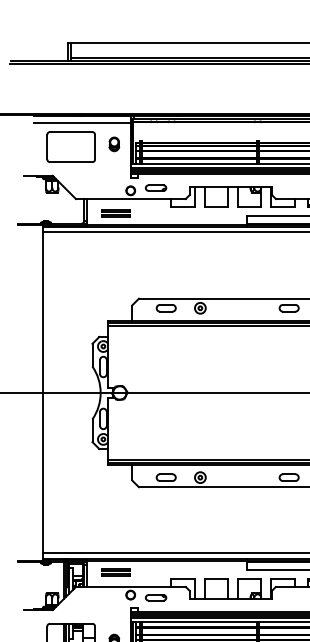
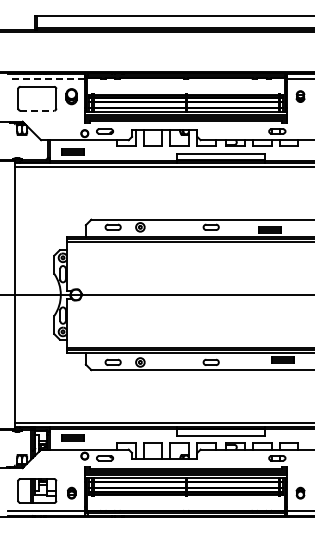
line: (81, 122) -> (45, 79), solid -> dashed
part: (114, 144) -> (71, 96), size x1.4
line: (71, 161) -> (37, 110), solid -> dashed

